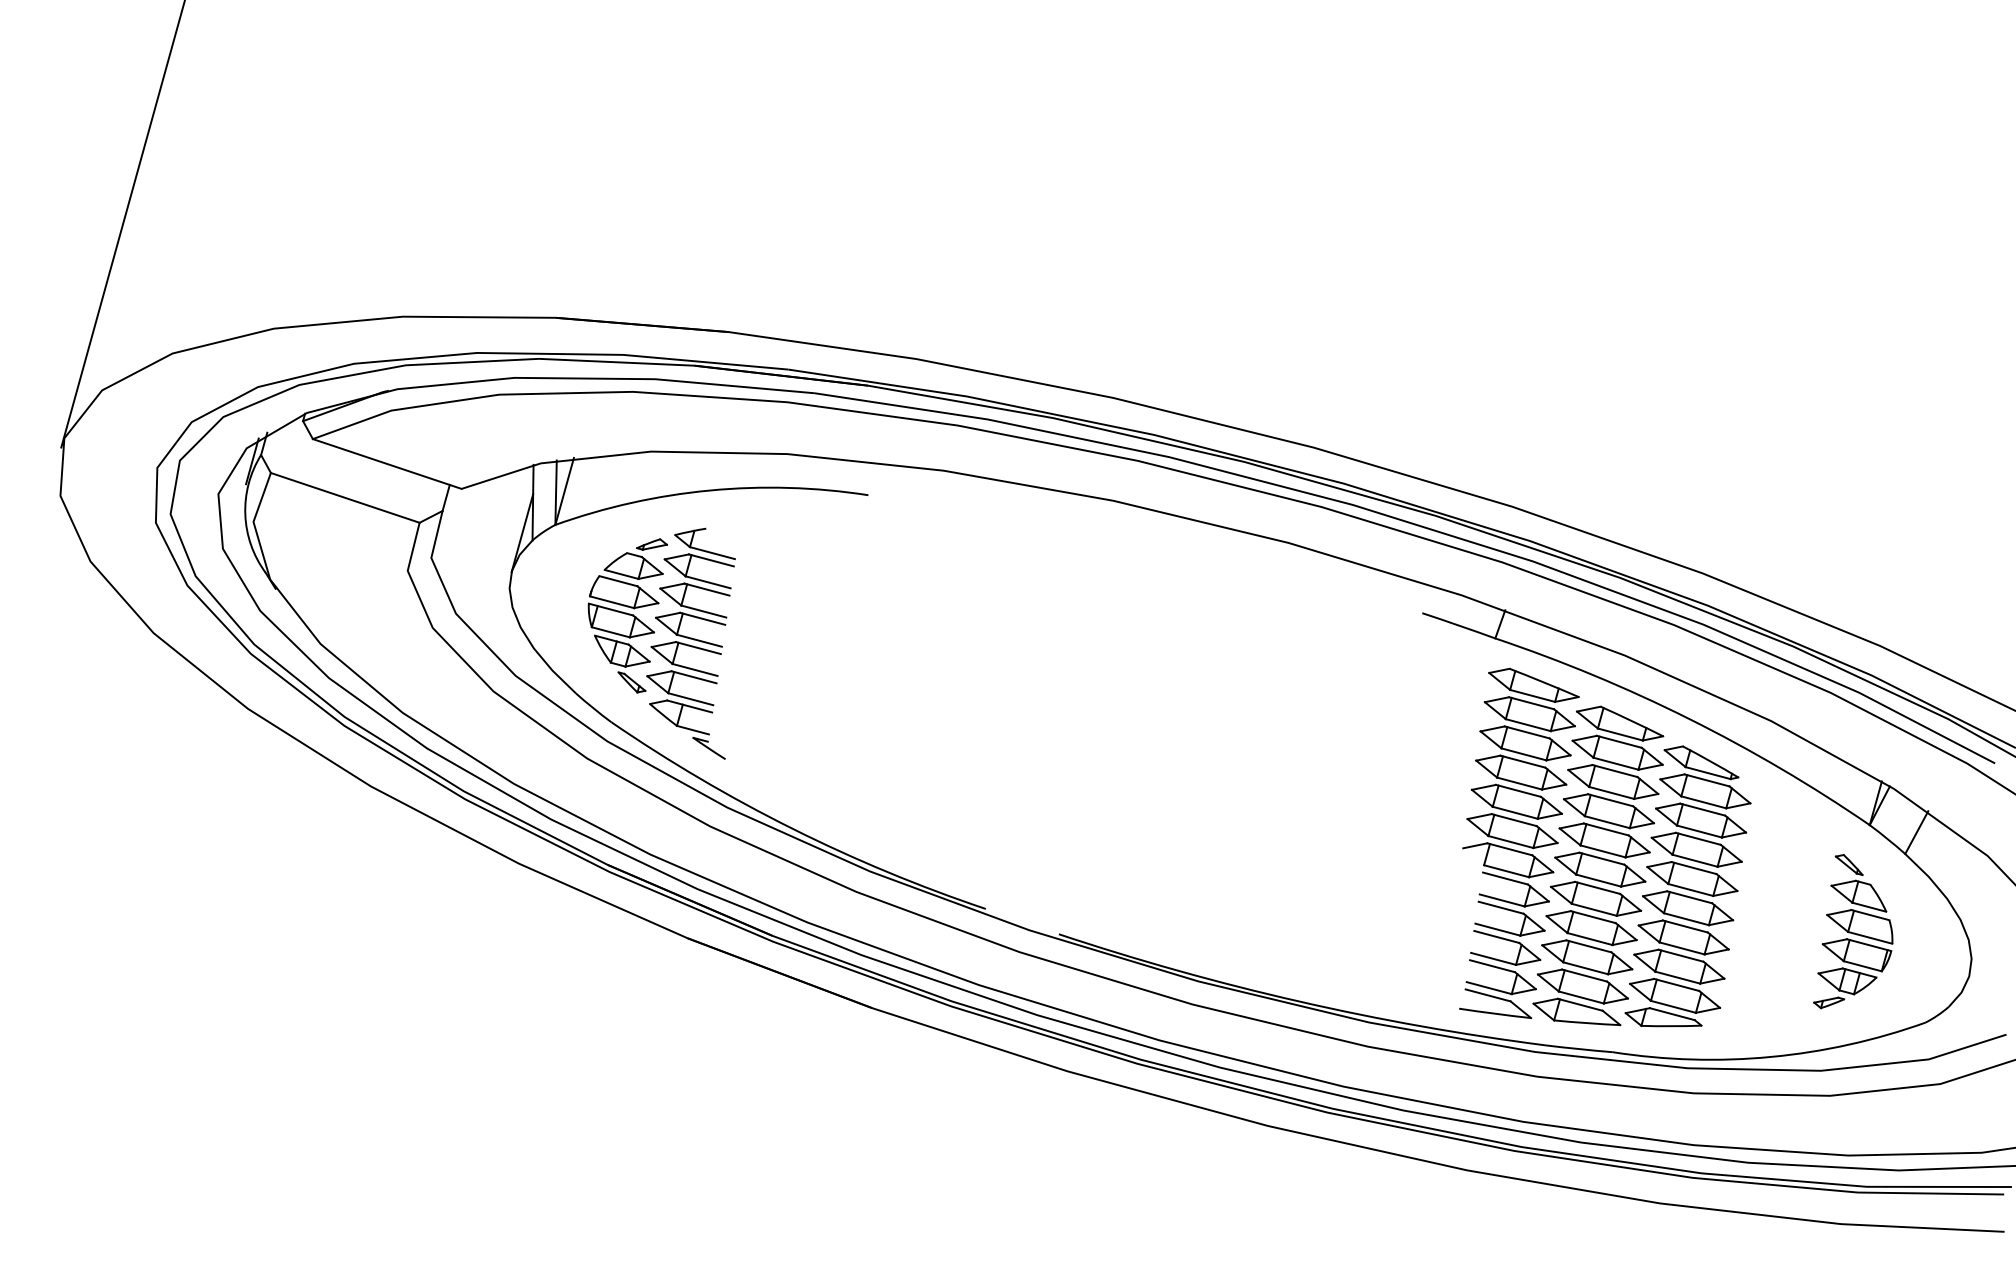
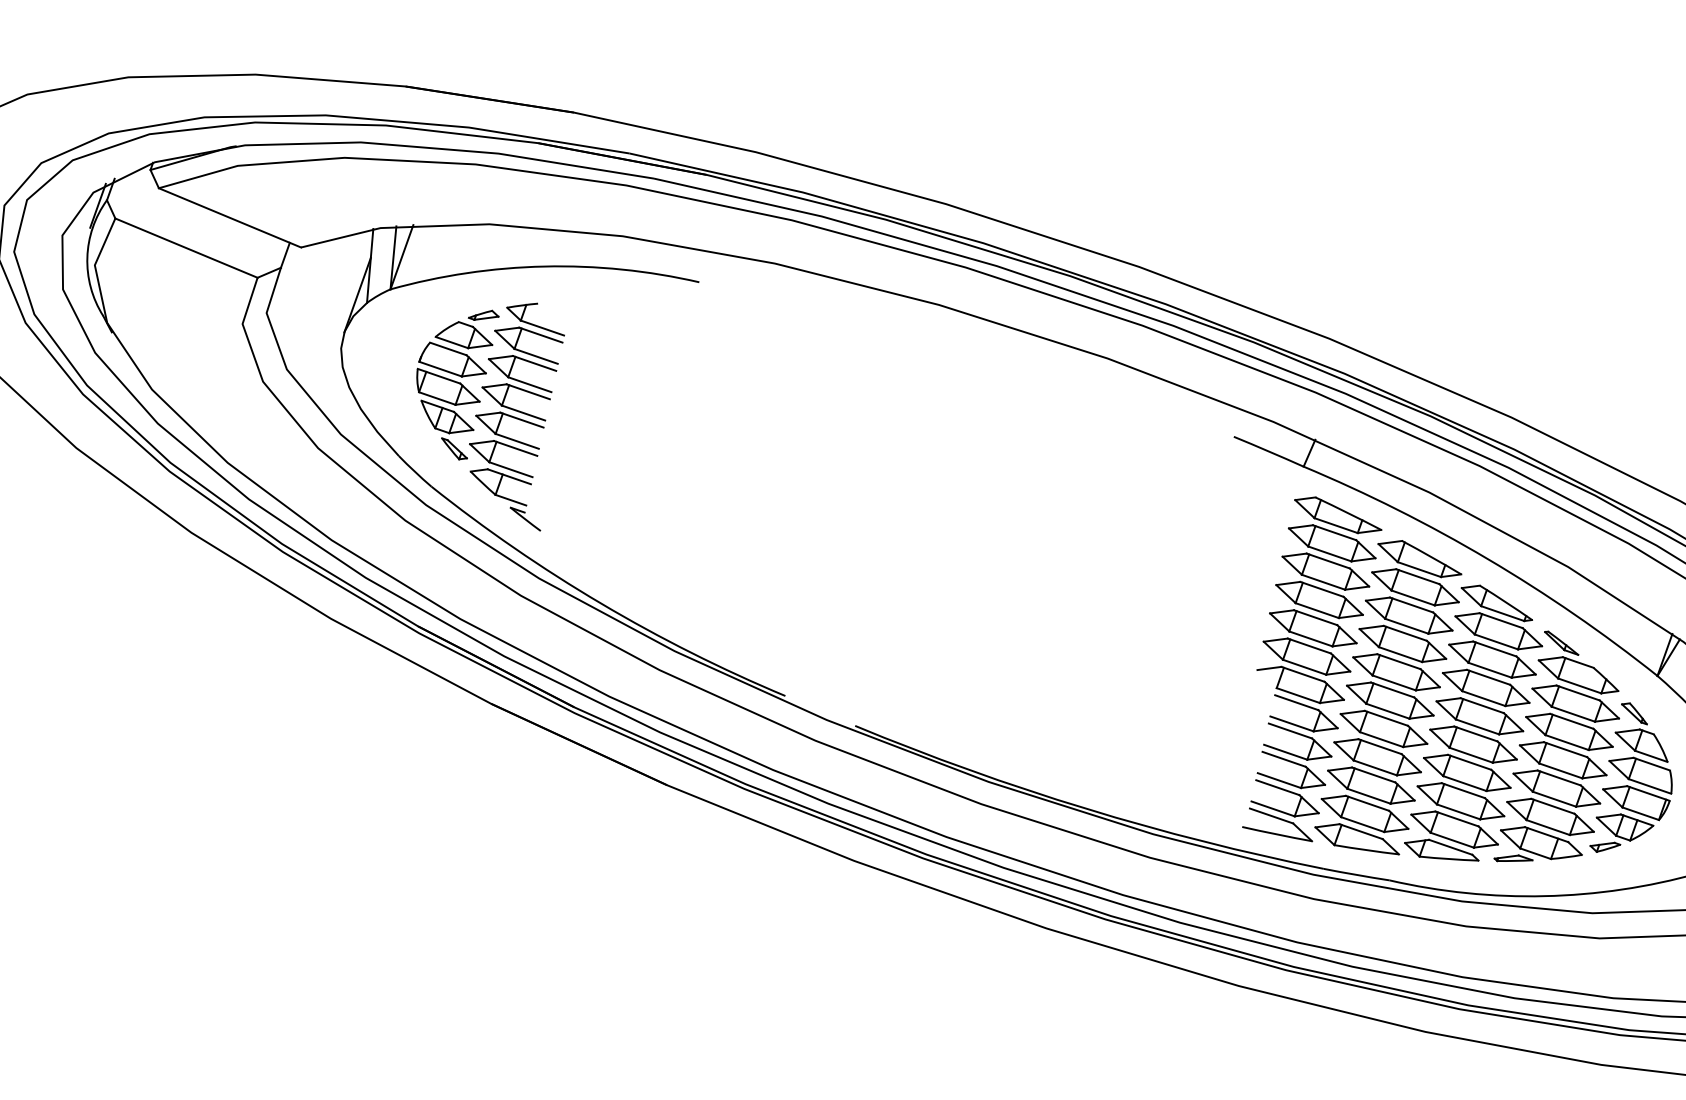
part: (1775, 906) -> (1559, 749), added

